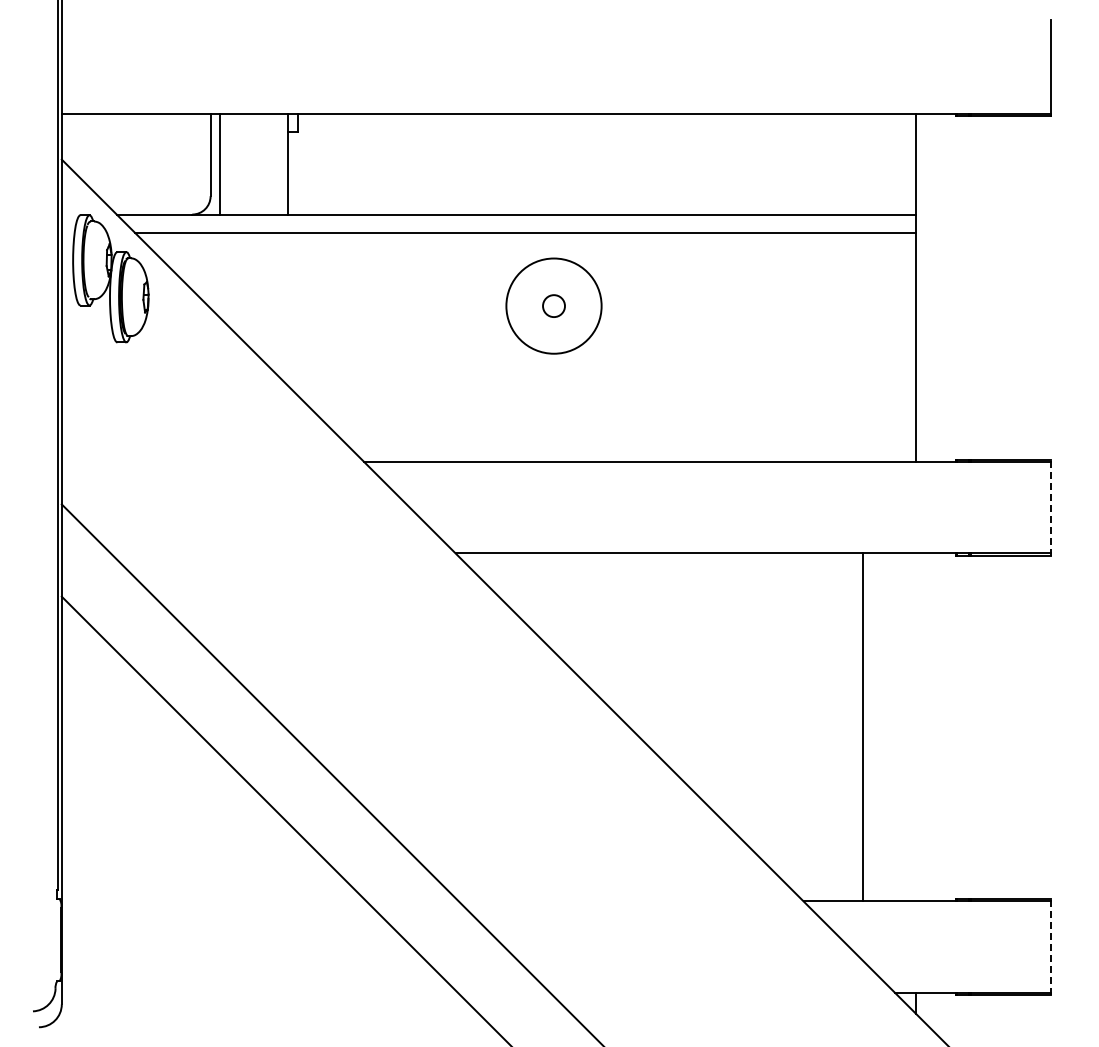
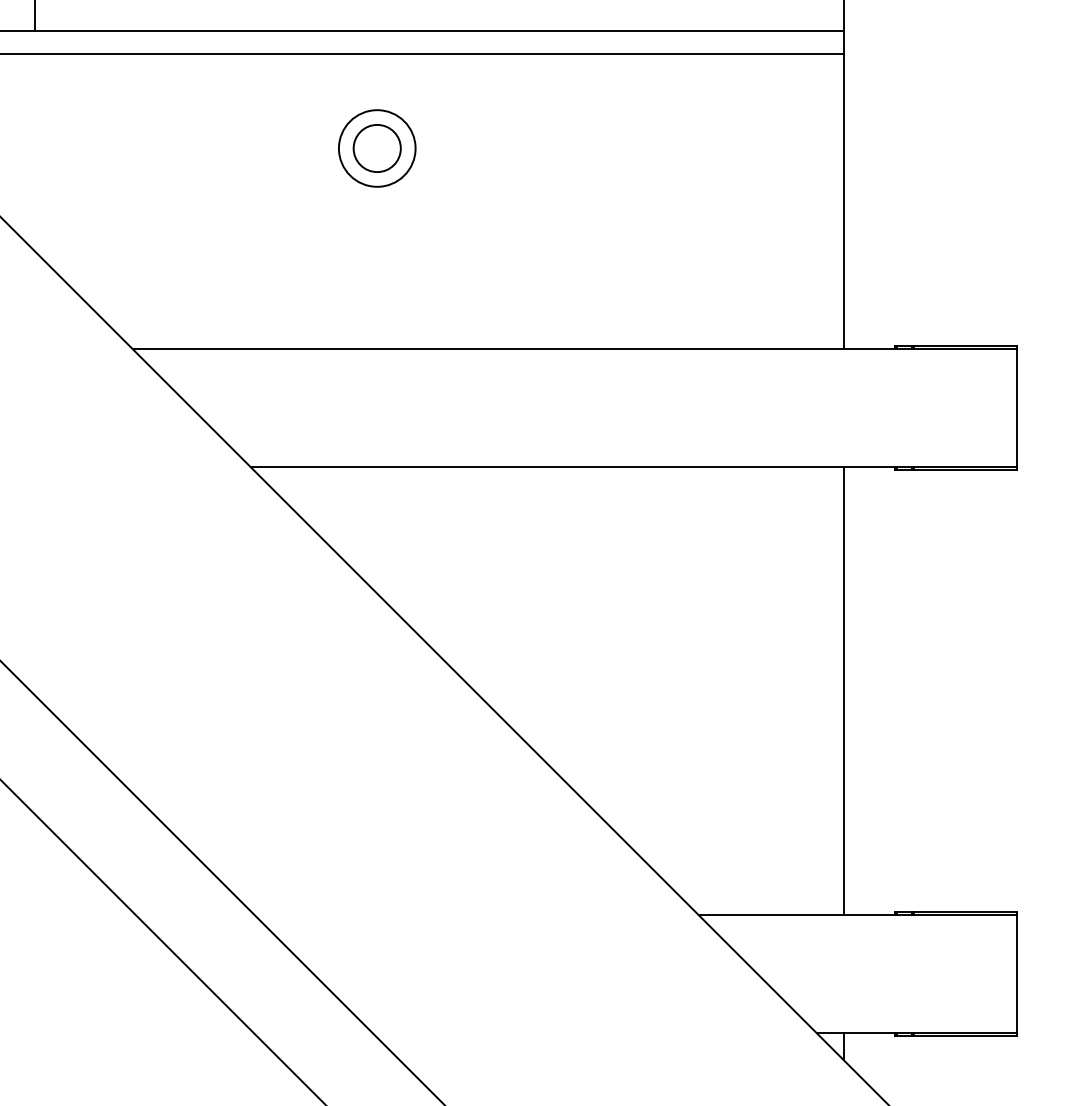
circle: (553, 305) -> (376, 147), size x0.62
circle: (553, 305) -> (376, 147), size x1.67
line: (1050, 507) -> (1016, 407), dashed -> solid
line: (863, 727) -> (844, 691), moved
line: (1050, 946) -> (1016, 973), dashed -> solid

